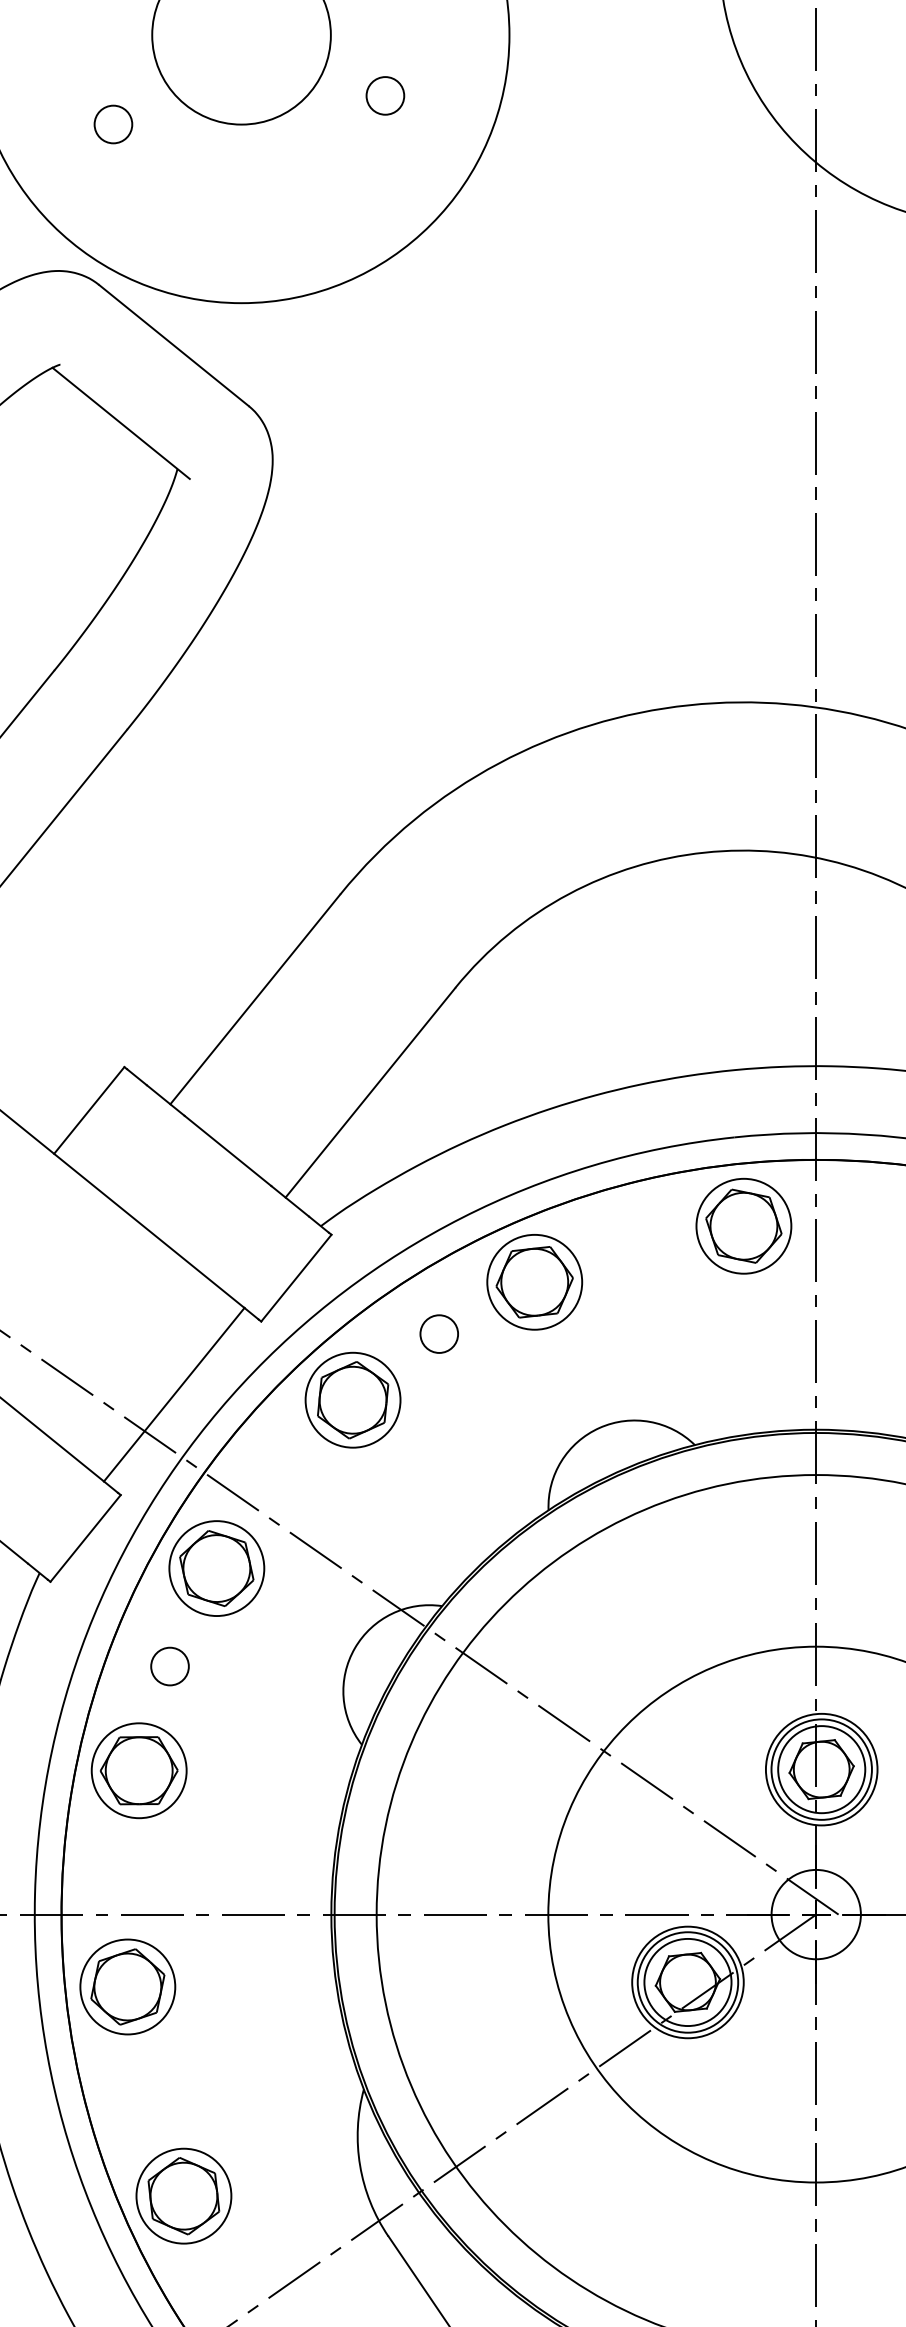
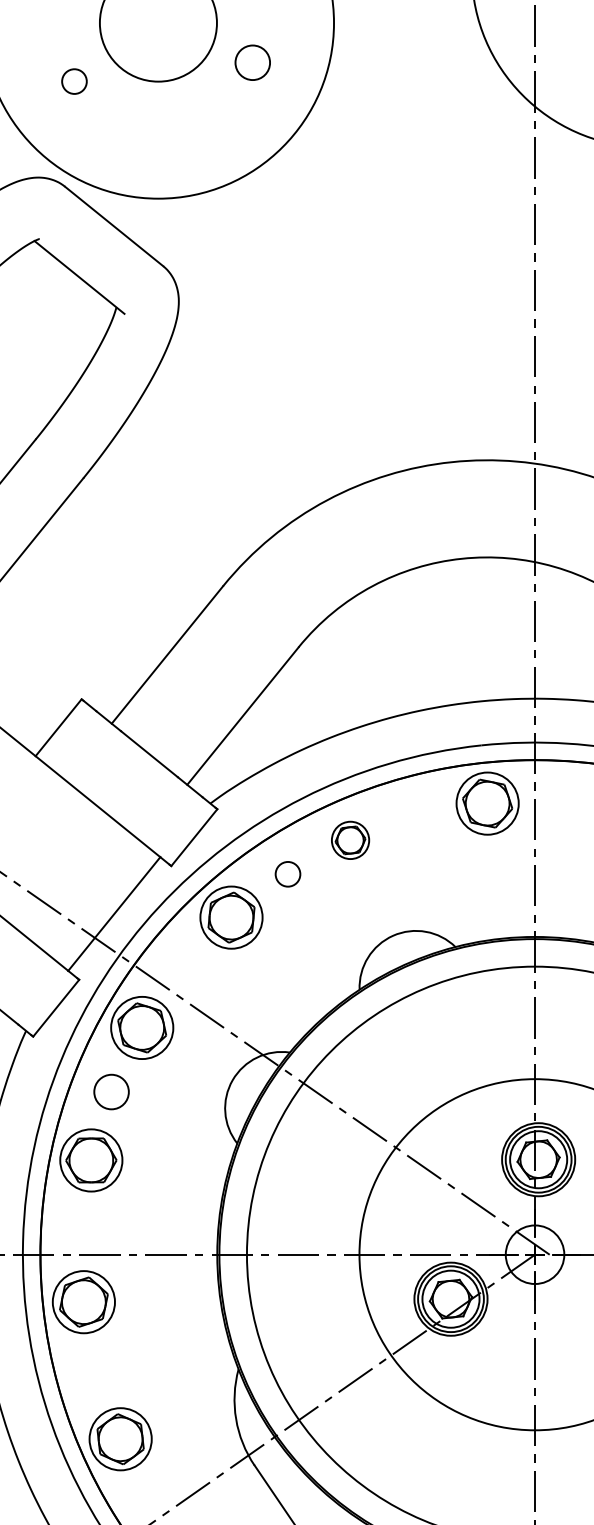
circle: (385, 95) -> (252, 62), size x1.4
part: (534, 1282) -> (350, 840), size x0.6
circle: (169, 1667) -> (111, 1092), size x1.4

